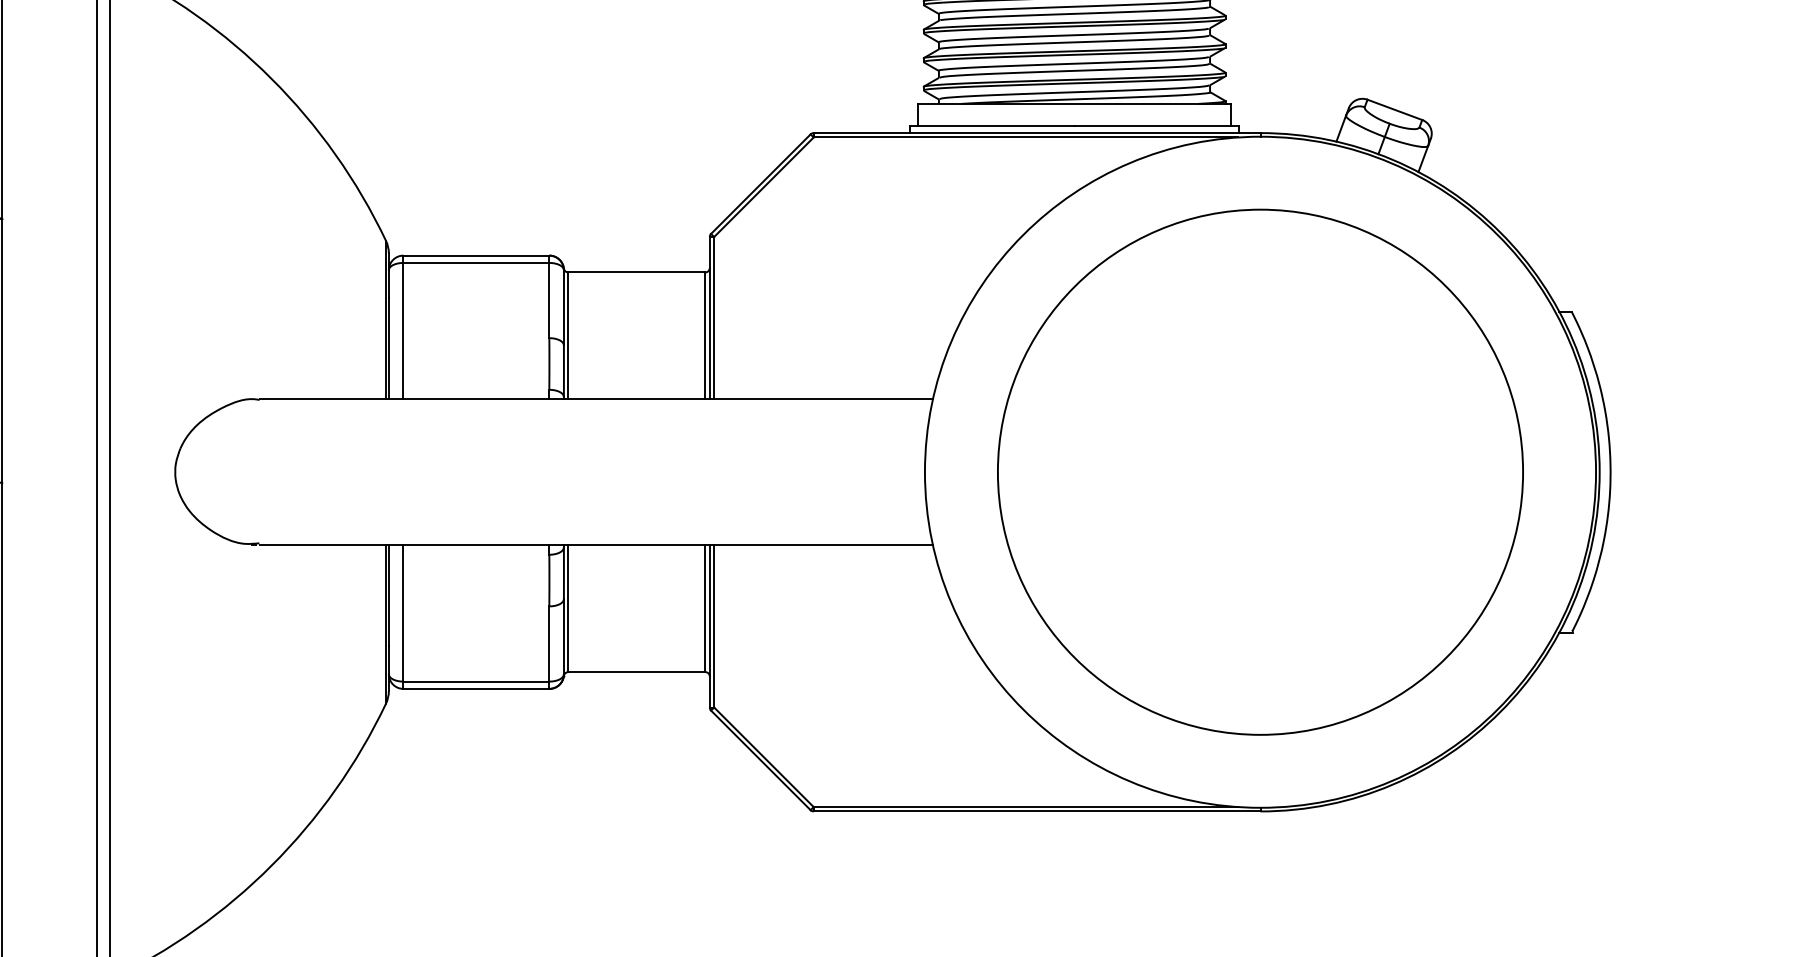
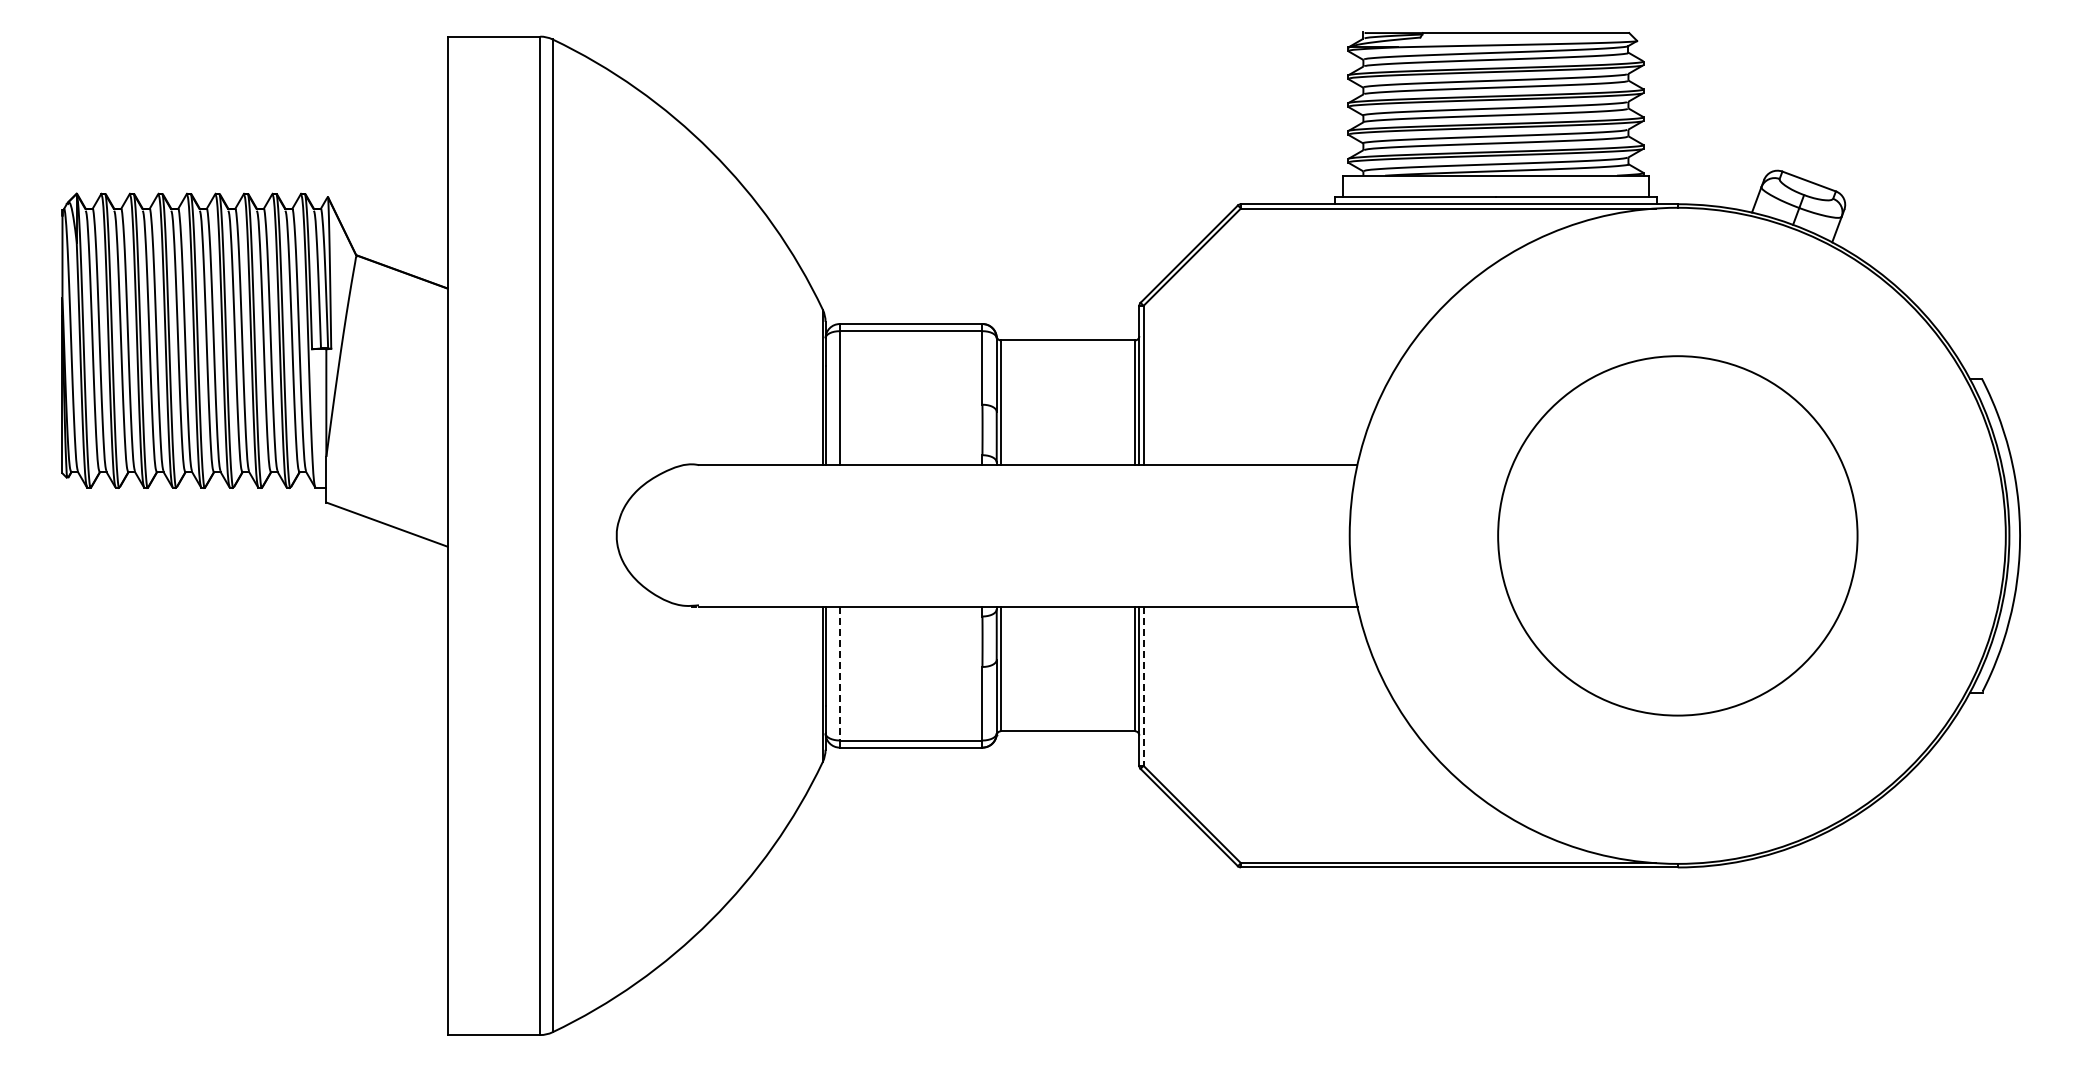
circle: (1260, 471) -> (1677, 535), size x0.7
line: (403, 613) -> (839, 673), solid -> dashed
line: (714, 627) -> (1143, 687), solid -> dashed

